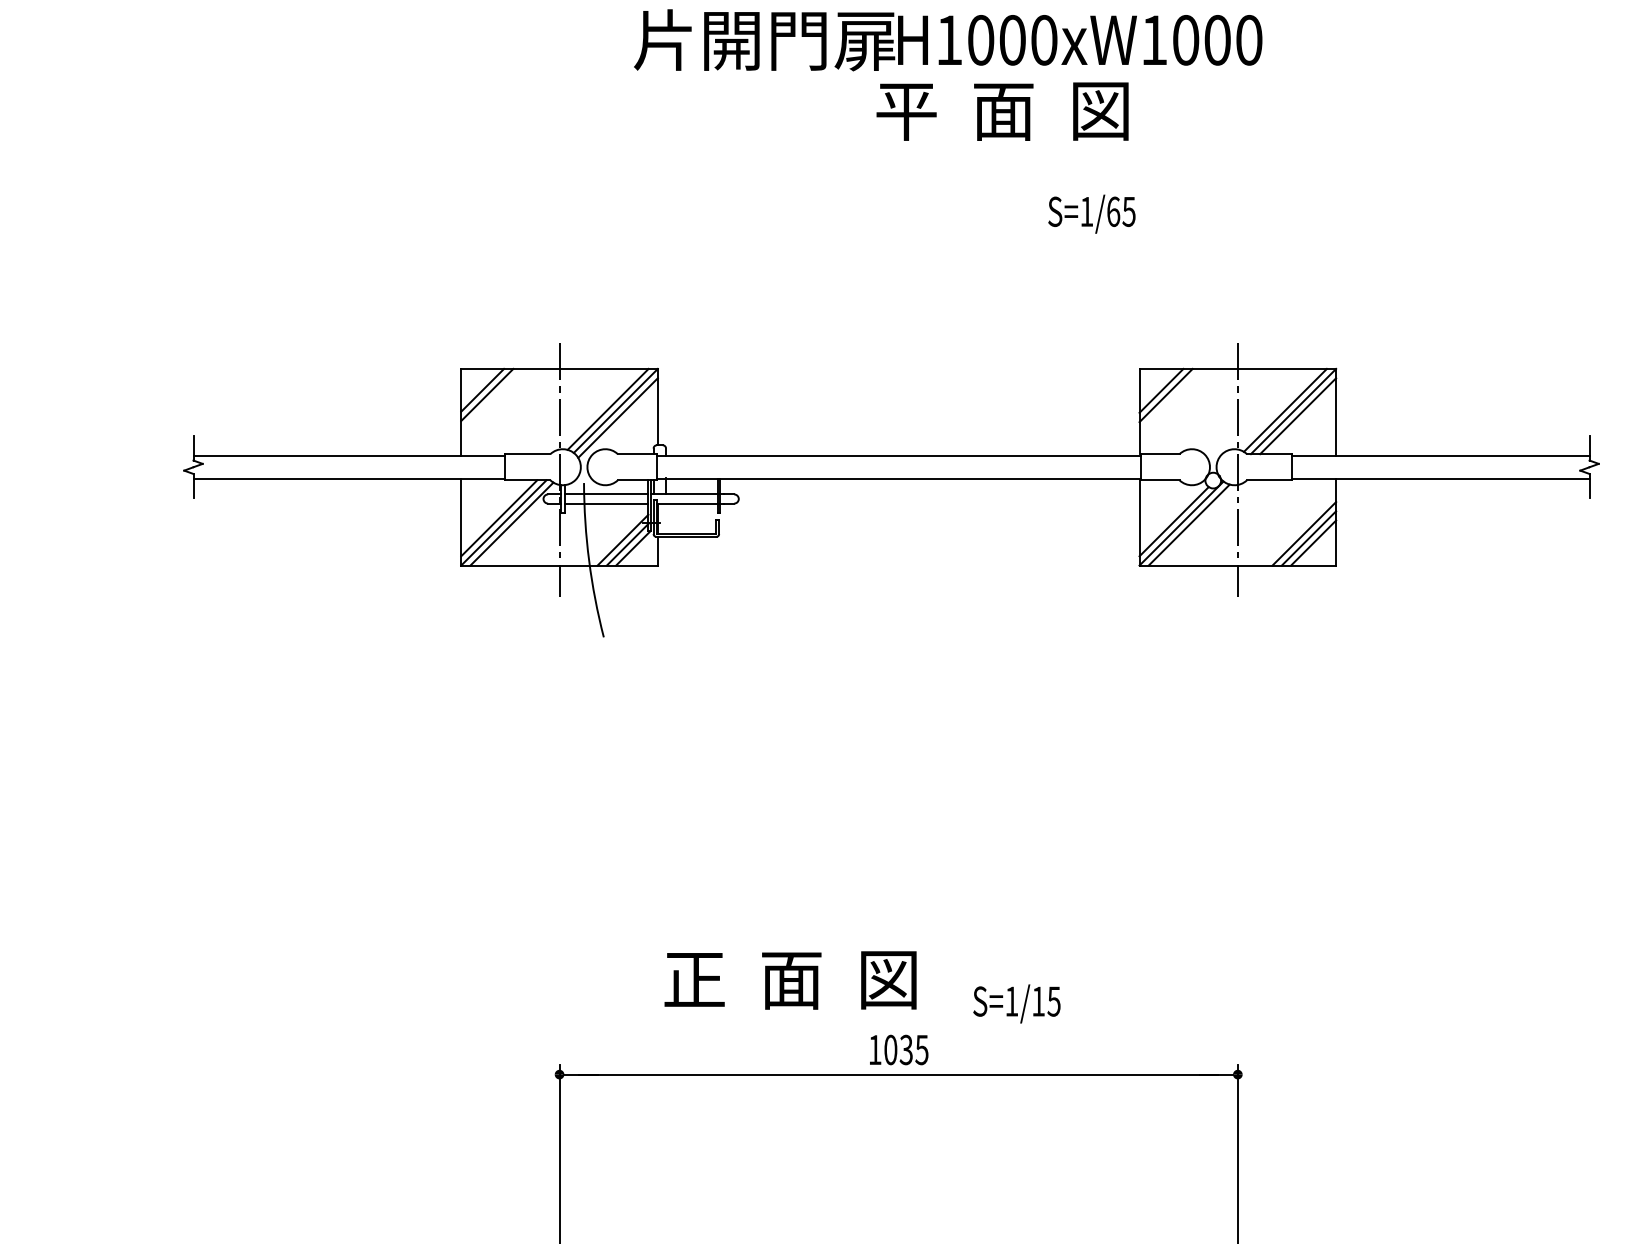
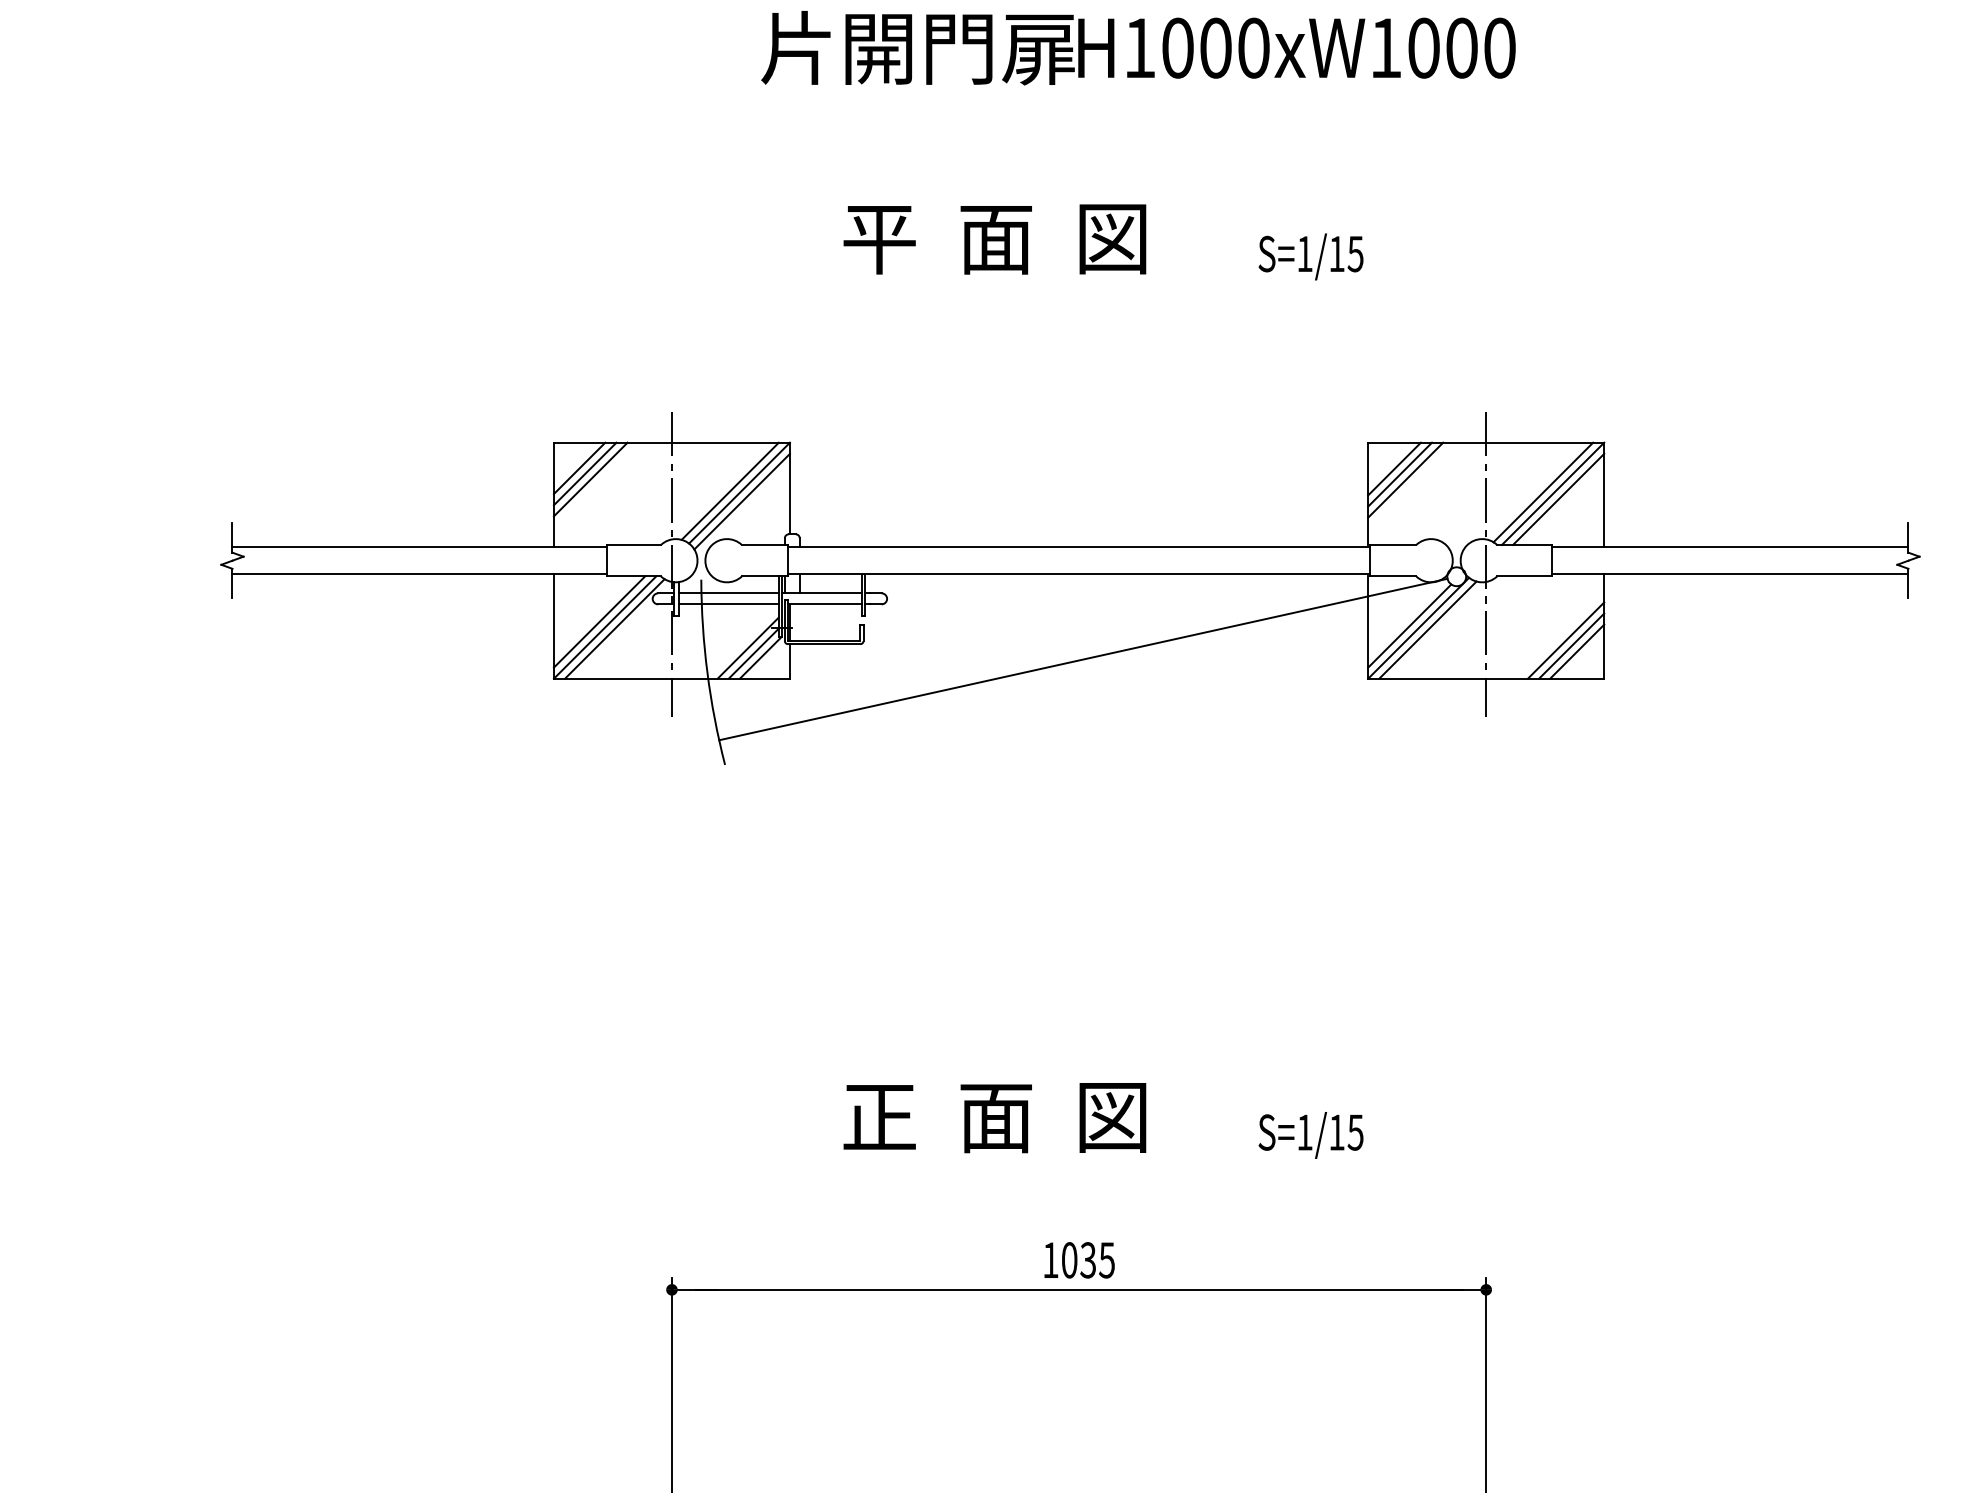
text: (1002, 111) -> (994, 239), moved
text: (1113, 211) -> (1336, 253), S=1/65 -> S=1/15
line: (491, 399) -> (590, 479), added
line: (1170, 399) -> (1405, 479), added
line: (901, 549) -> (1082, 659), added
text: (790, 980) -> (994, 1118), moved
text: (1016, 1003) -> (1310, 1134), moved

